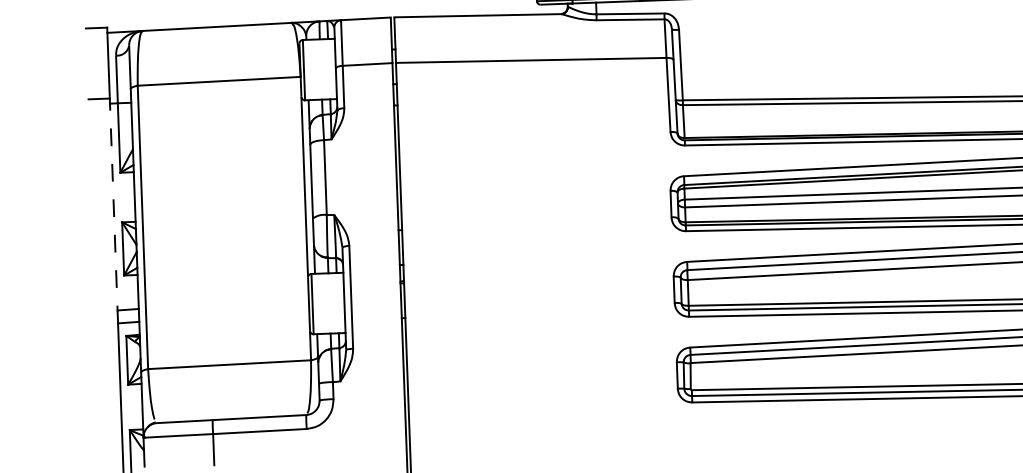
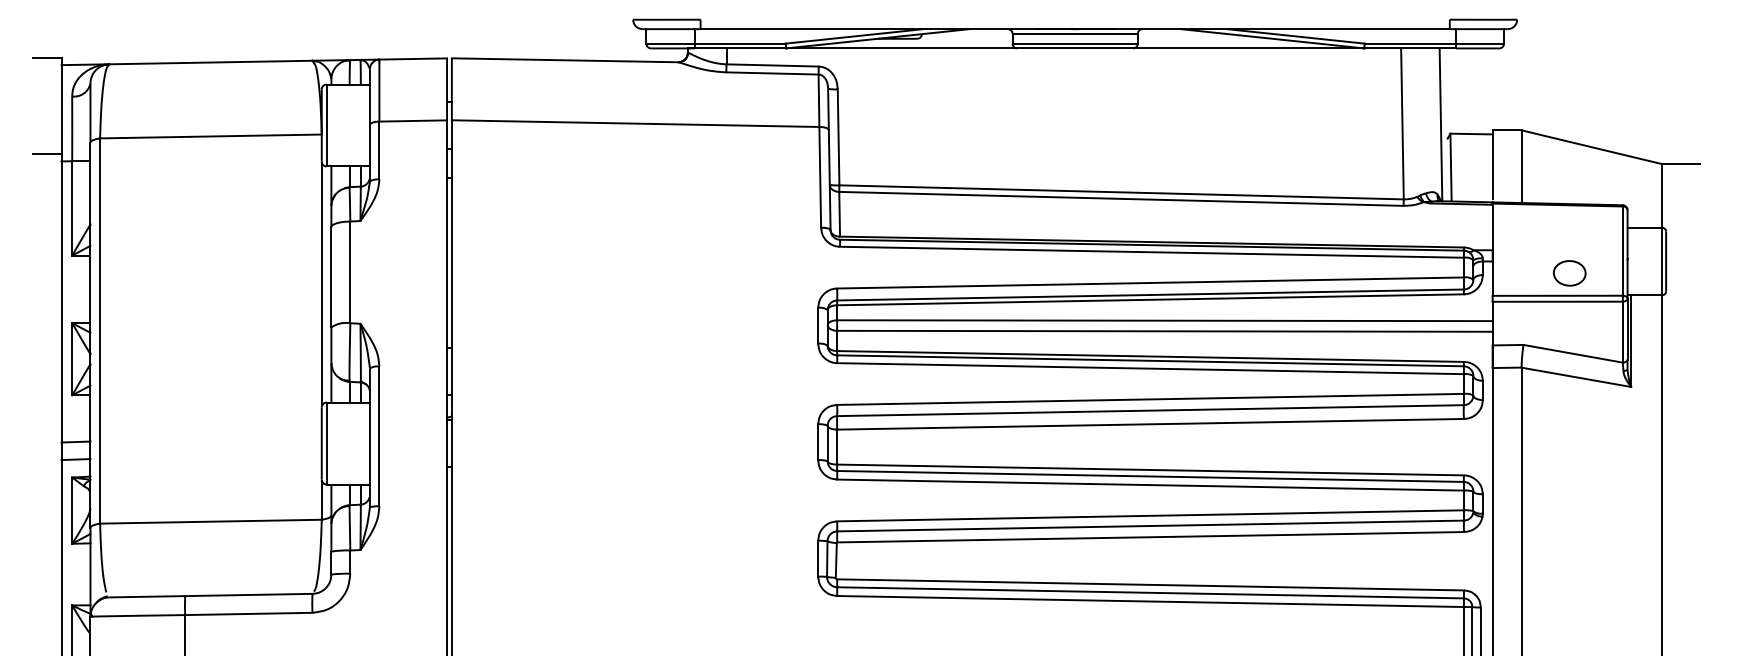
line: (113, 211) -> (61, 307), dashed -> solid

